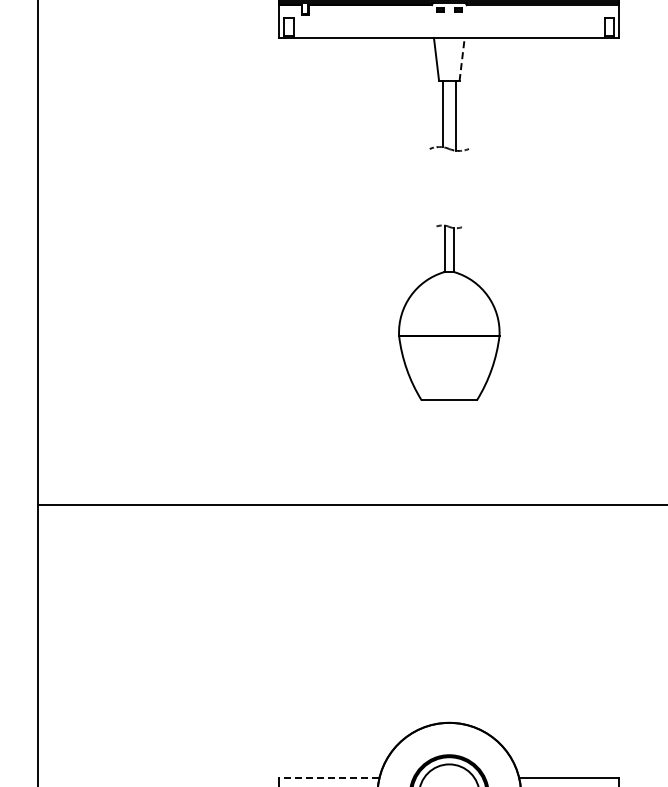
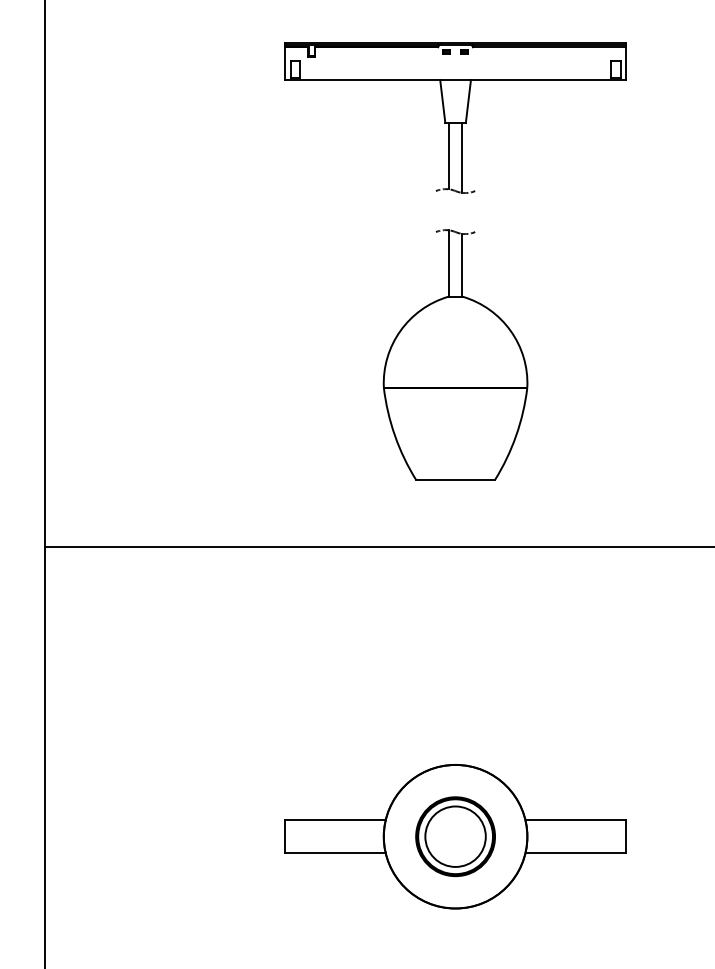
line: (462, 59) -> (468, 101), dashed -> solid
part: (449, 312) -> (455, 354), size x1.43
line: (329, 778) -> (335, 820), dashed -> solid

